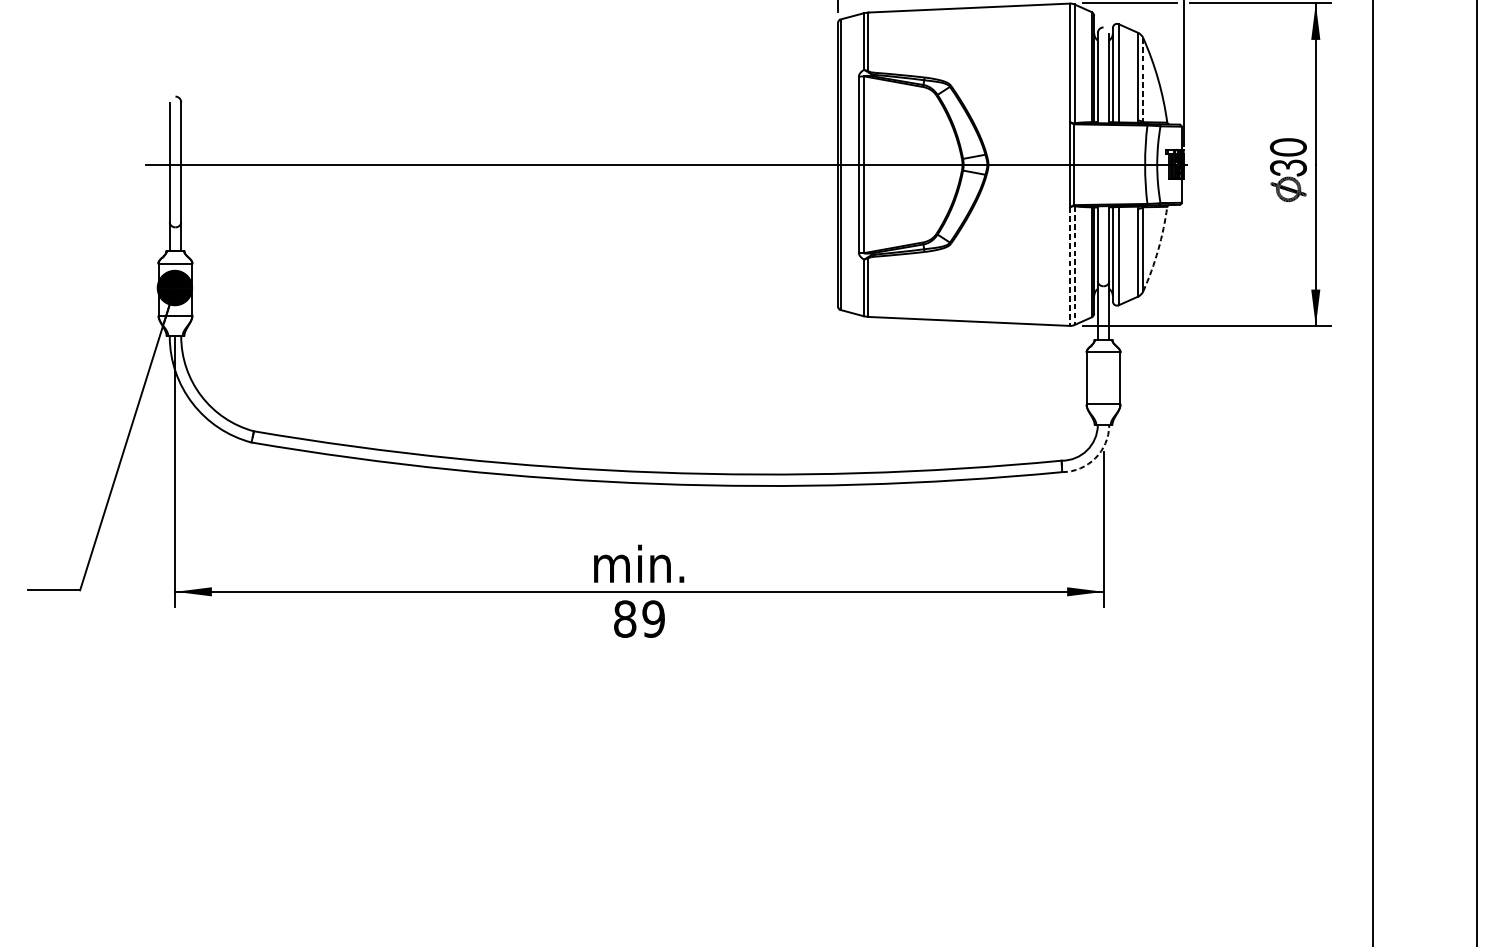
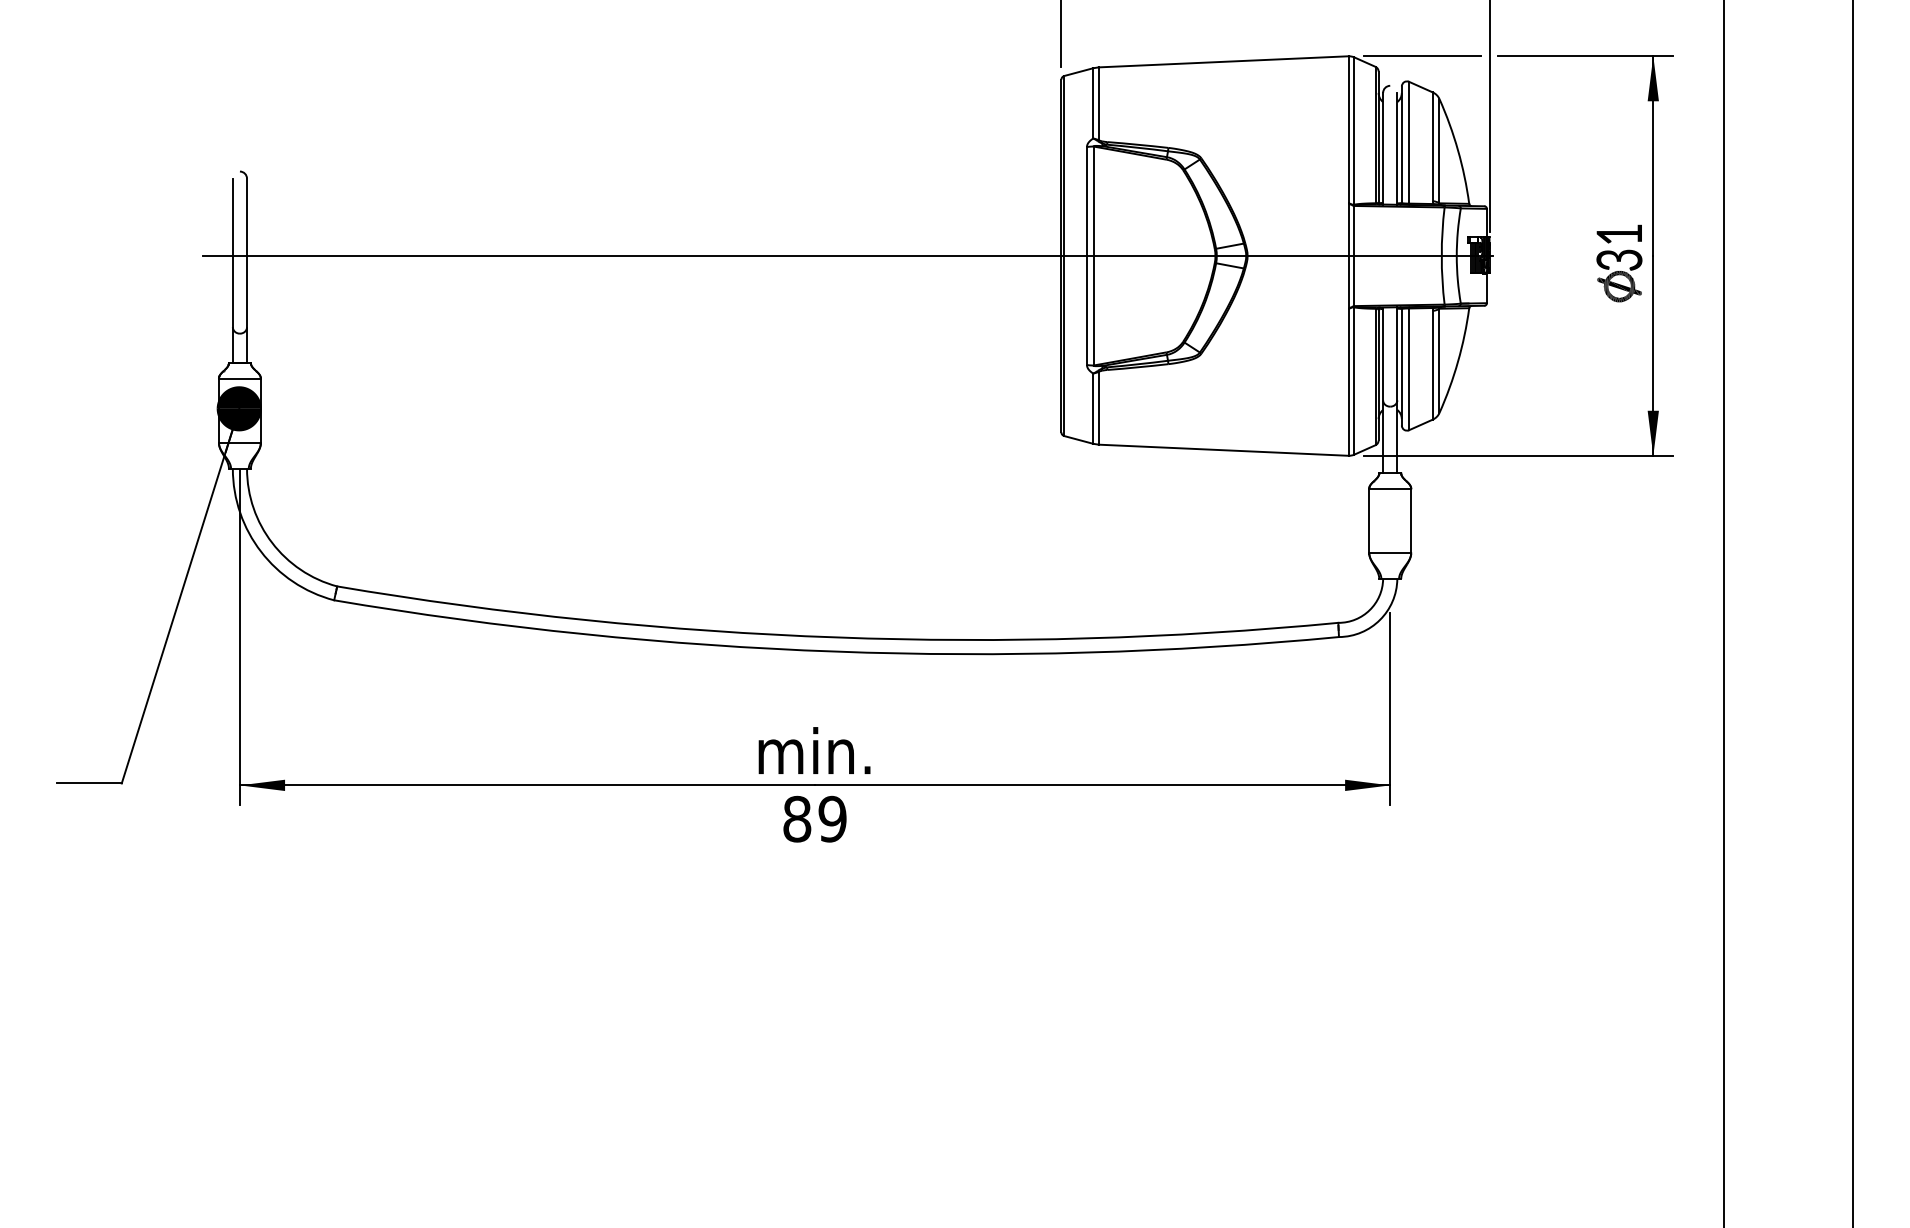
line: (1143, 80) -> (1439, 151), dashed -> solid
text: (1288, 147) -> (1619, 234), 30 -> 31
arc: (1158, 249) -> (1458, 361), dashed -> solid
line: (1074, 265) -> (1354, 381), dashed -> solid
line: (1069, 266) -> (1348, 382), dashed -> solid
arc: (1095, 457) -> (1380, 619), dashed -> solid

